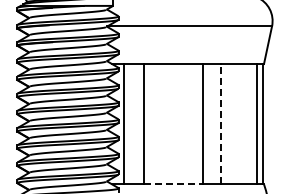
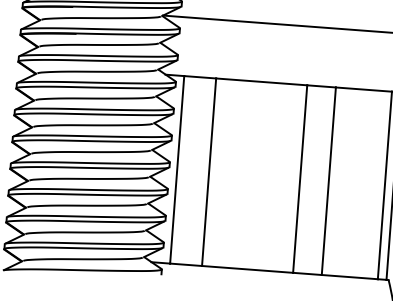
line: (221, 123) -> (329, 180), dashed -> solid
line: (174, 184) -> (249, 269), dashed -> solid

